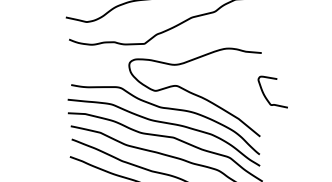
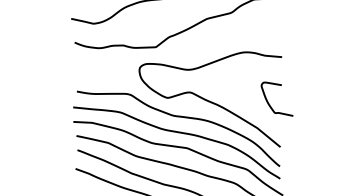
curve: (264, 94) -> (268, 101), moved

